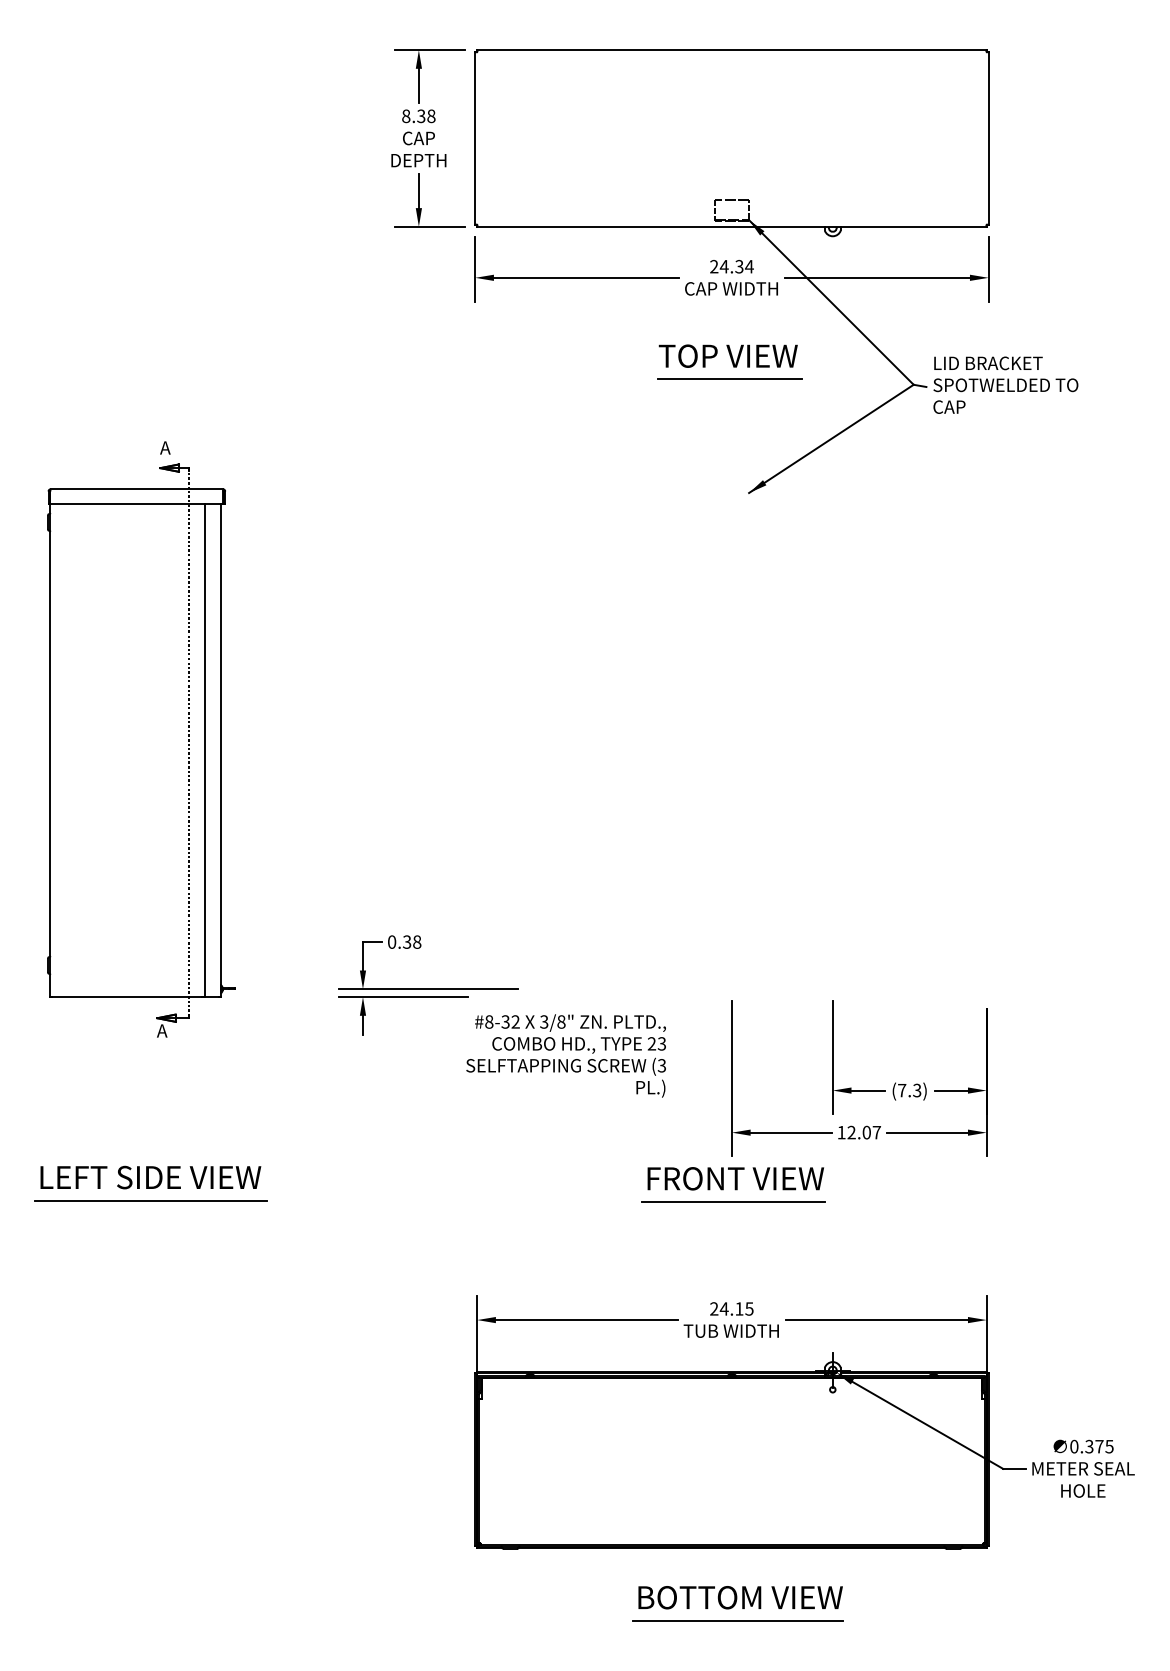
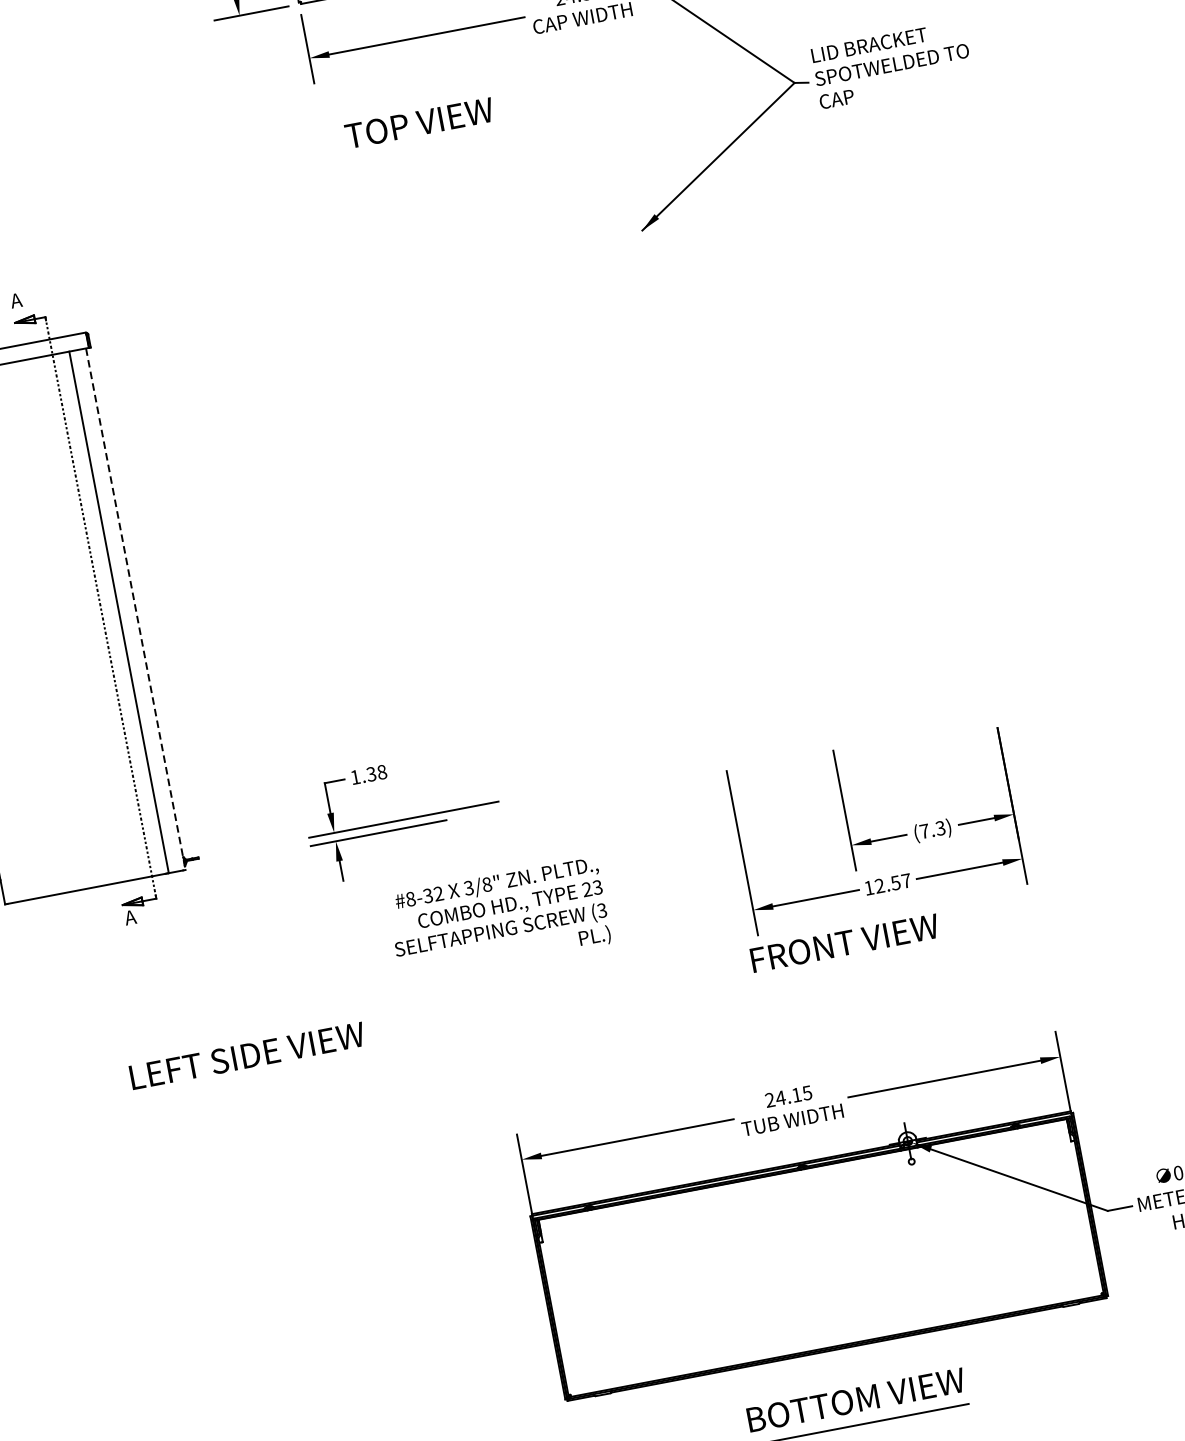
text: (727, 355) -> (418, 122), moved
line: (729, 379) -> (598, 114), removed
line: (220, 750) -> (135, 609), solid -> dashed
text: (392, 941) -> (355, 776), 0.38 -> 1.38
text: (565, 1055) -> (498, 919), moved
text: (866, 1132) -> (895, 882), 12.07 -> 12.57
text: (150, 1177) -> (247, 1055), moved
text: (735, 1178) -> (844, 943), moved
line: (150, 1200) -> (152, 1099), removed
line: (733, 1201) -> (768, 982), removed

